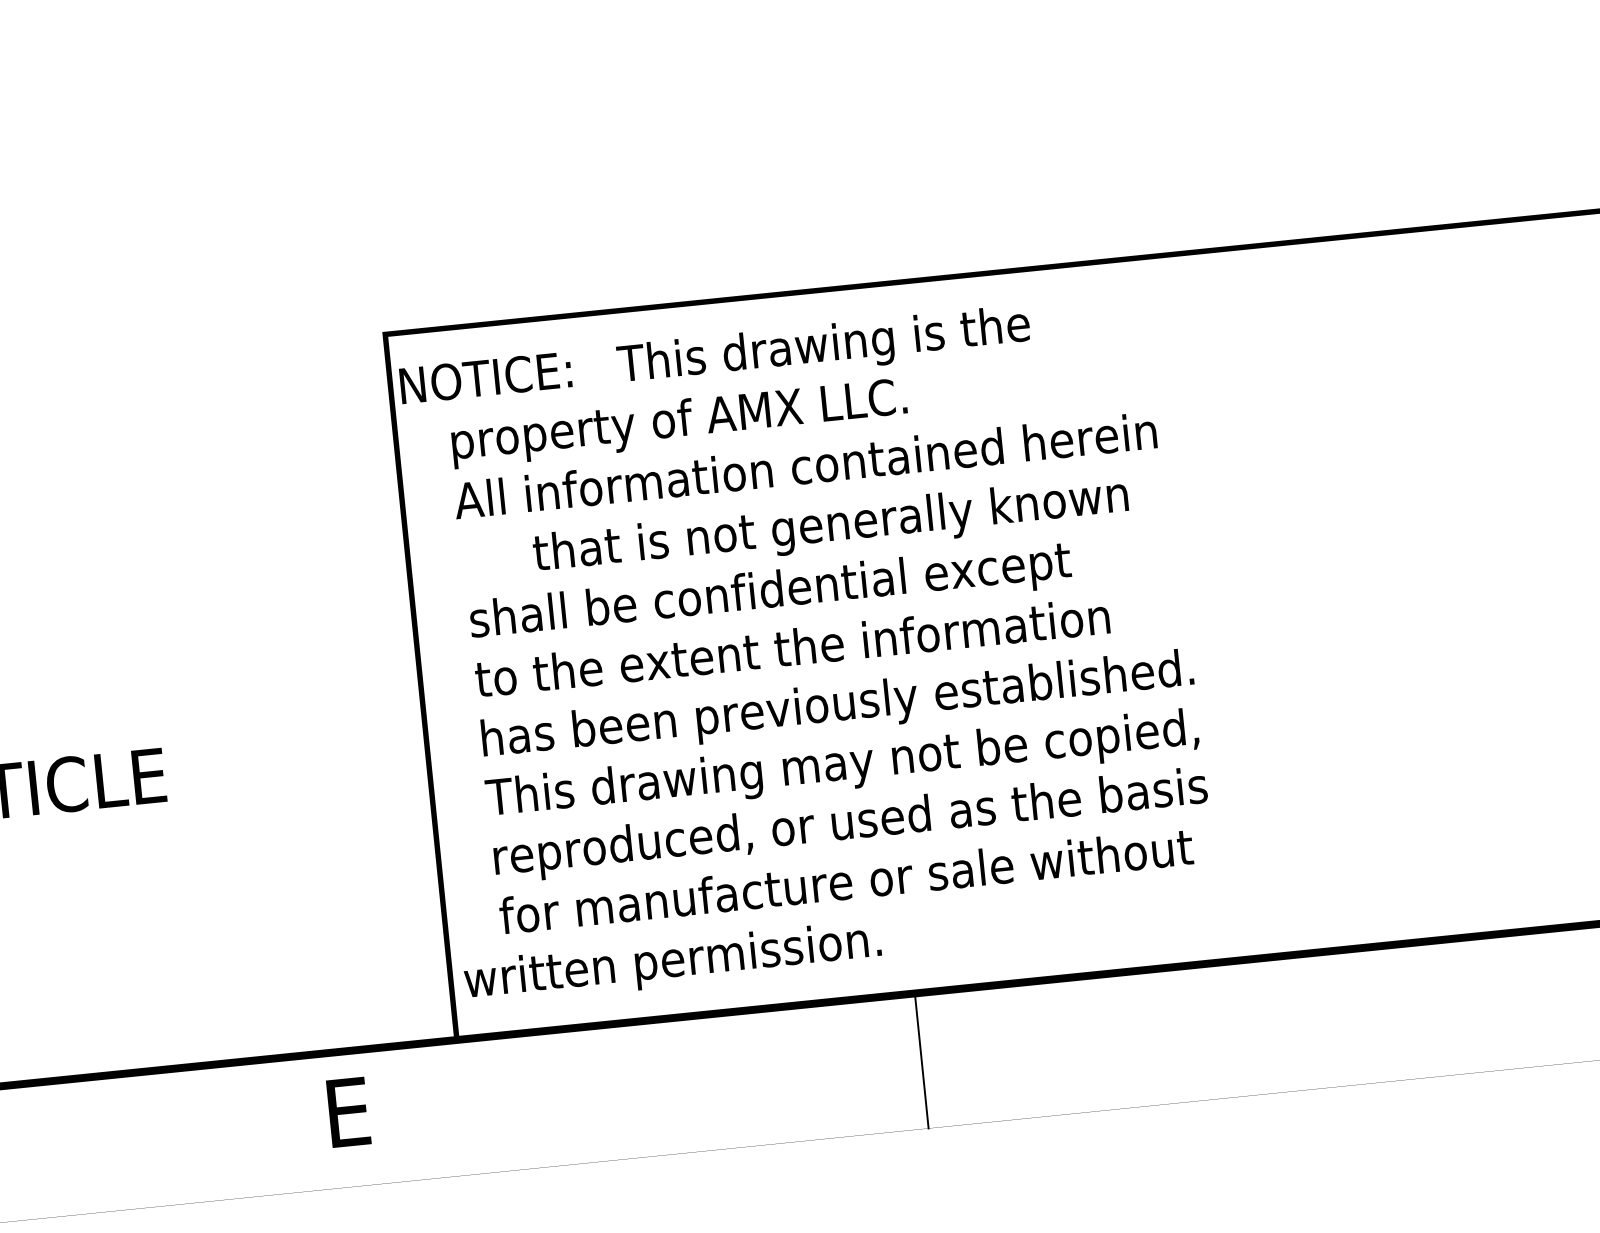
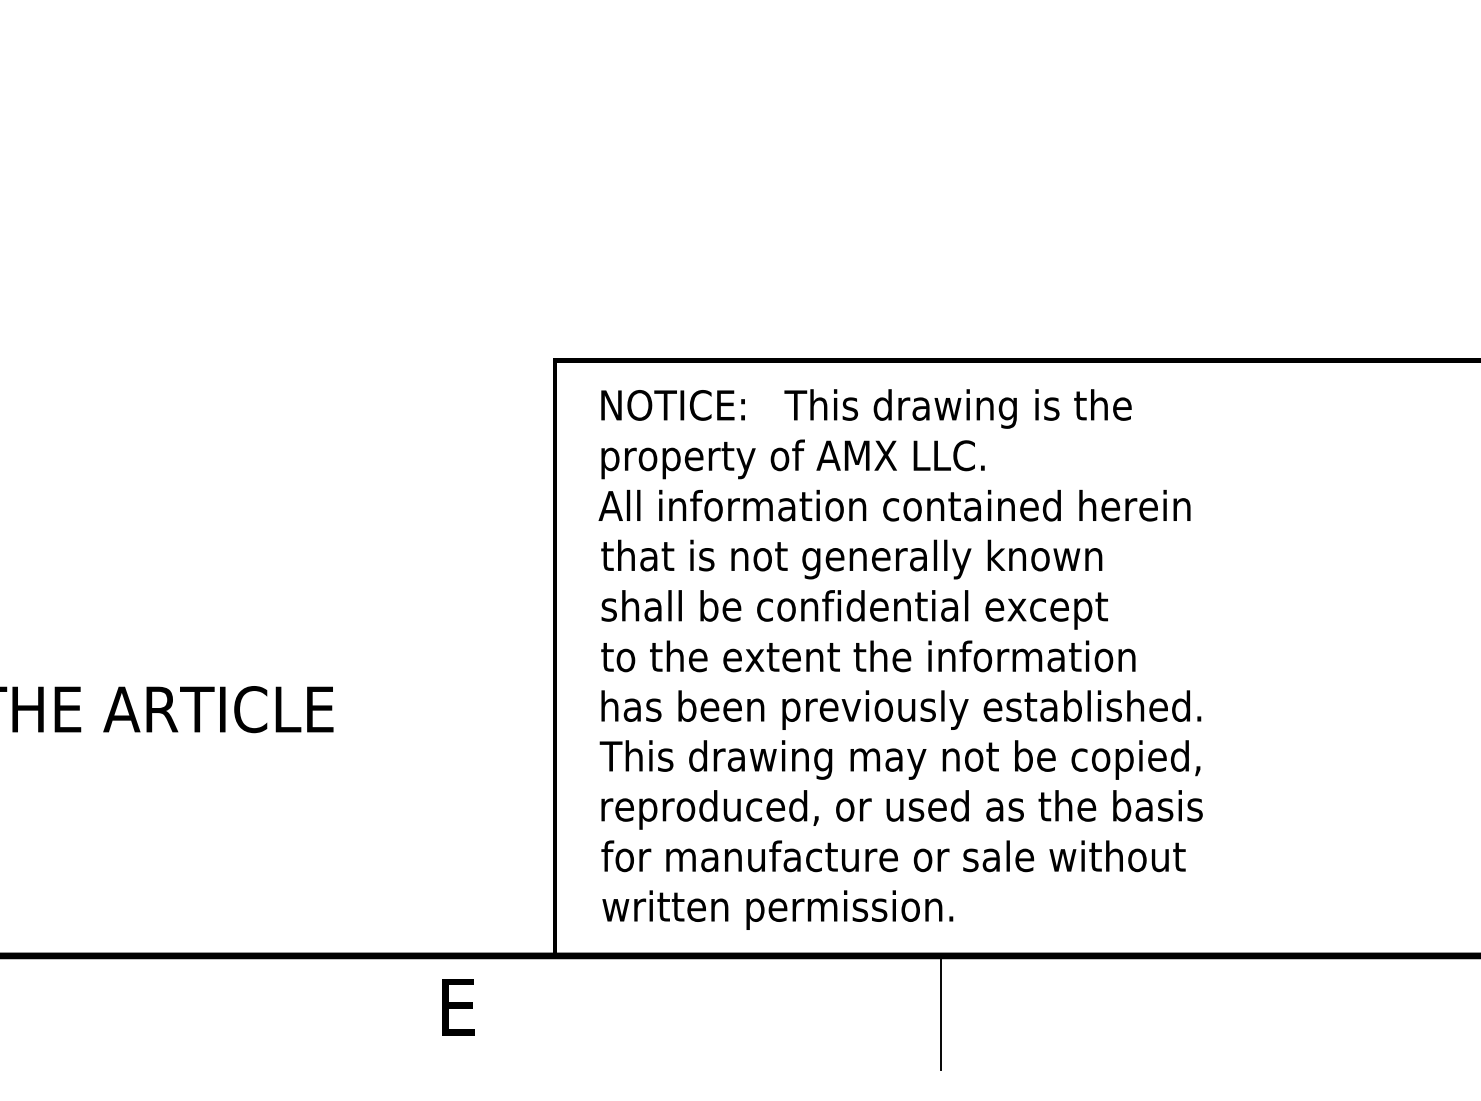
text: (715, 358) -> (866, 408), moved
text: (830, 527) -> (851, 559), moved
text: (672, 962) -> (777, 909), moved

